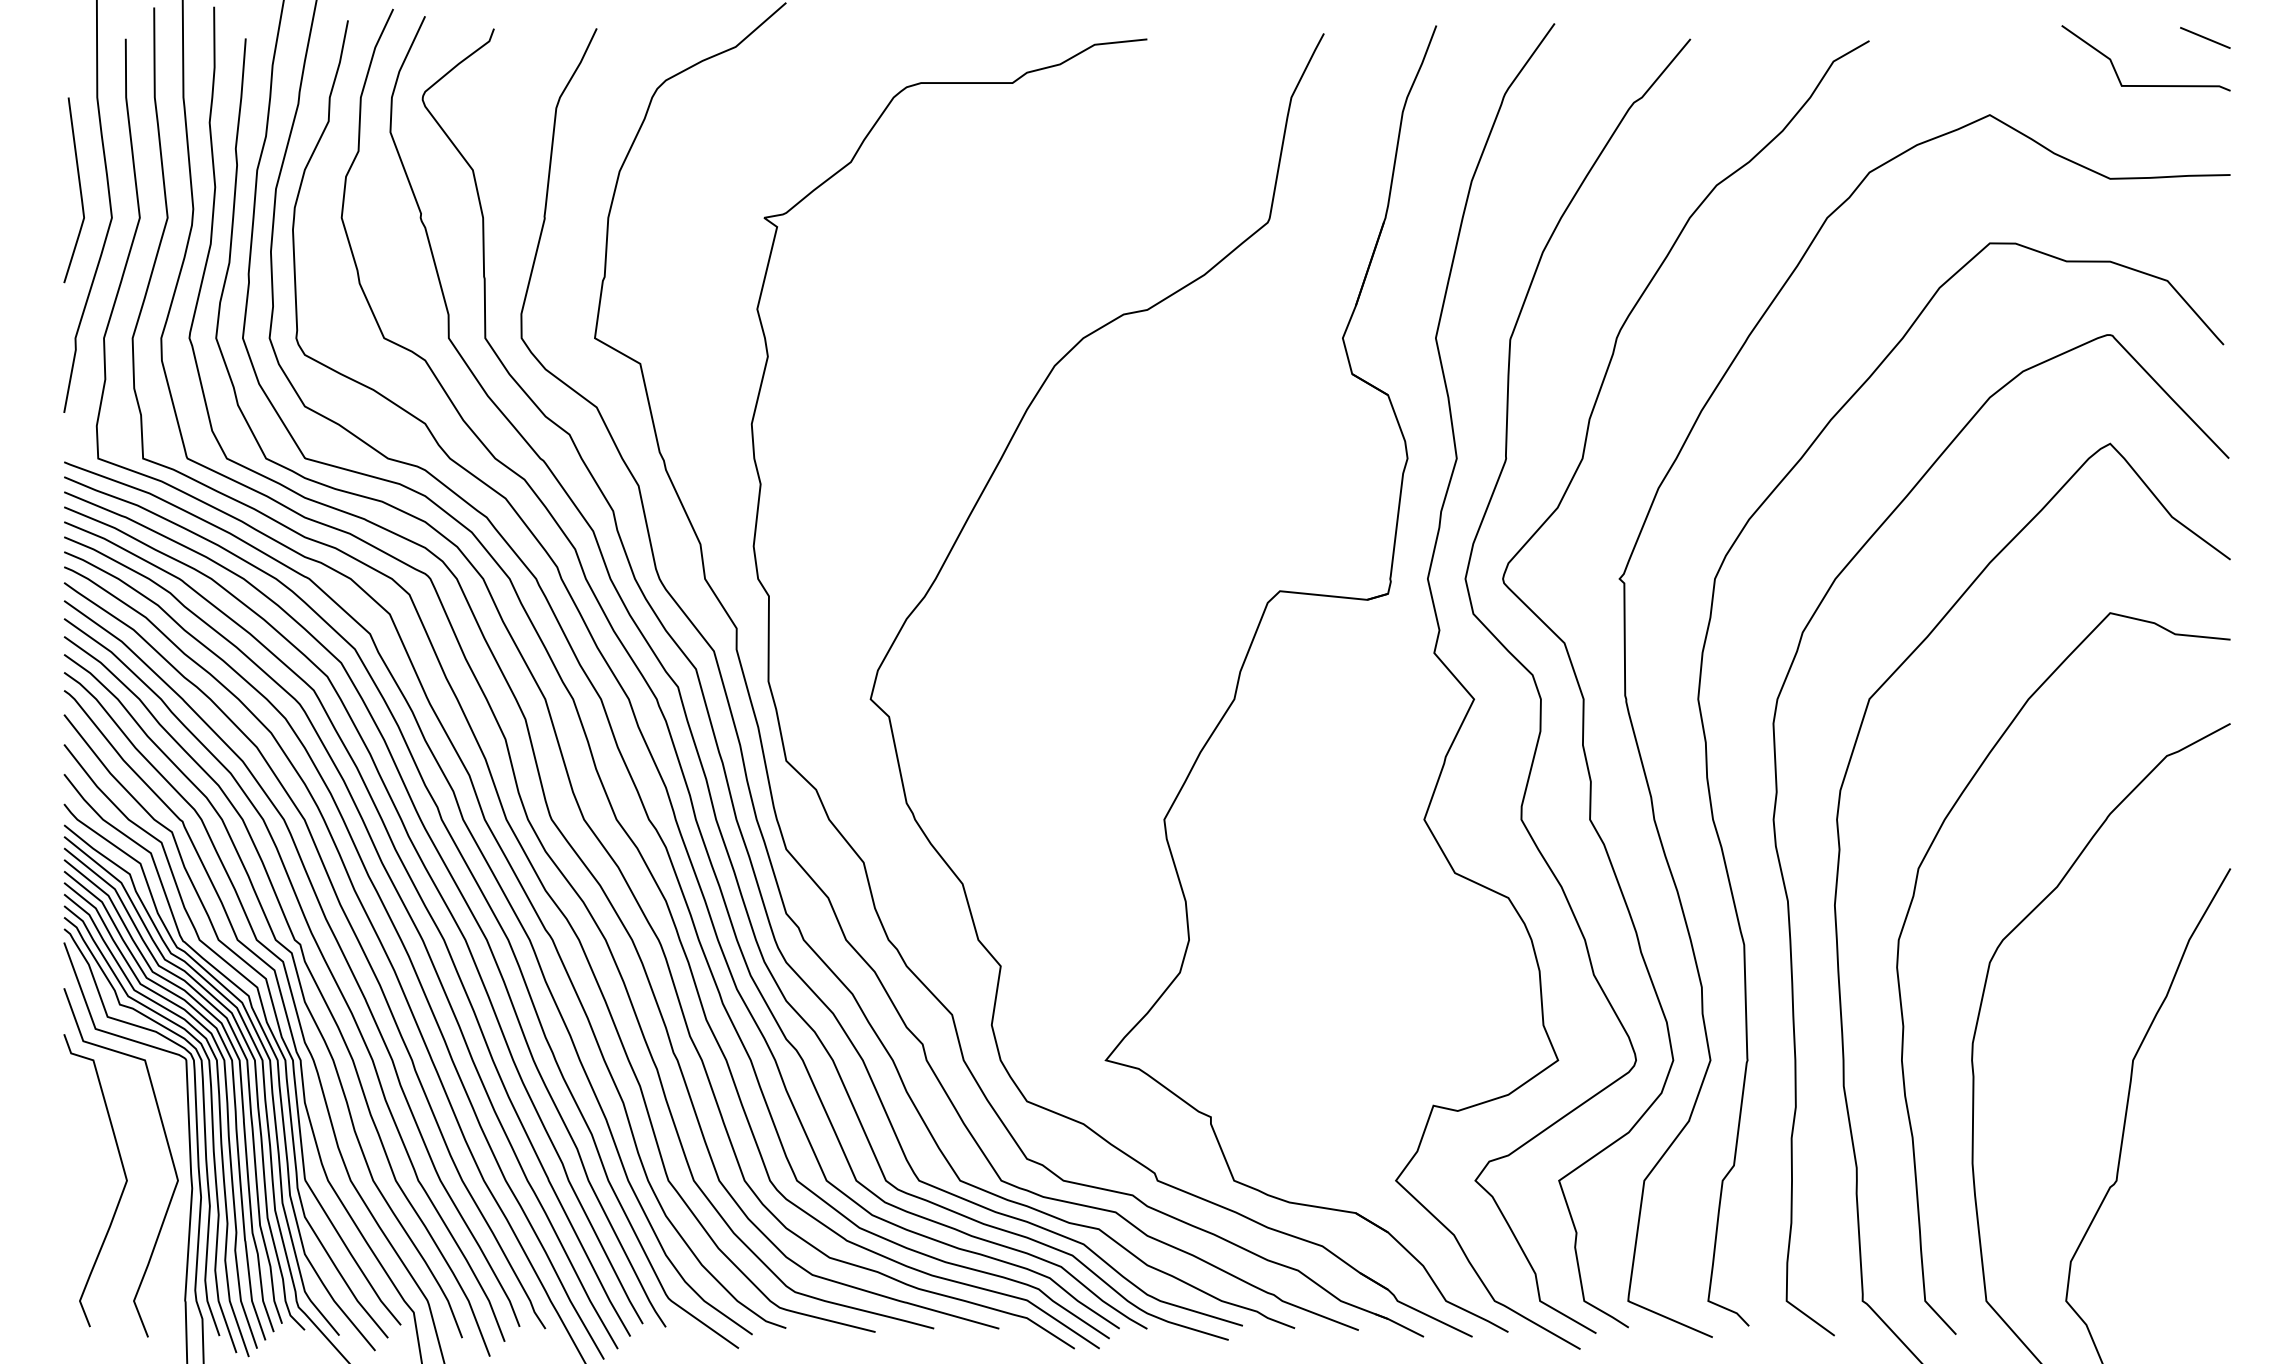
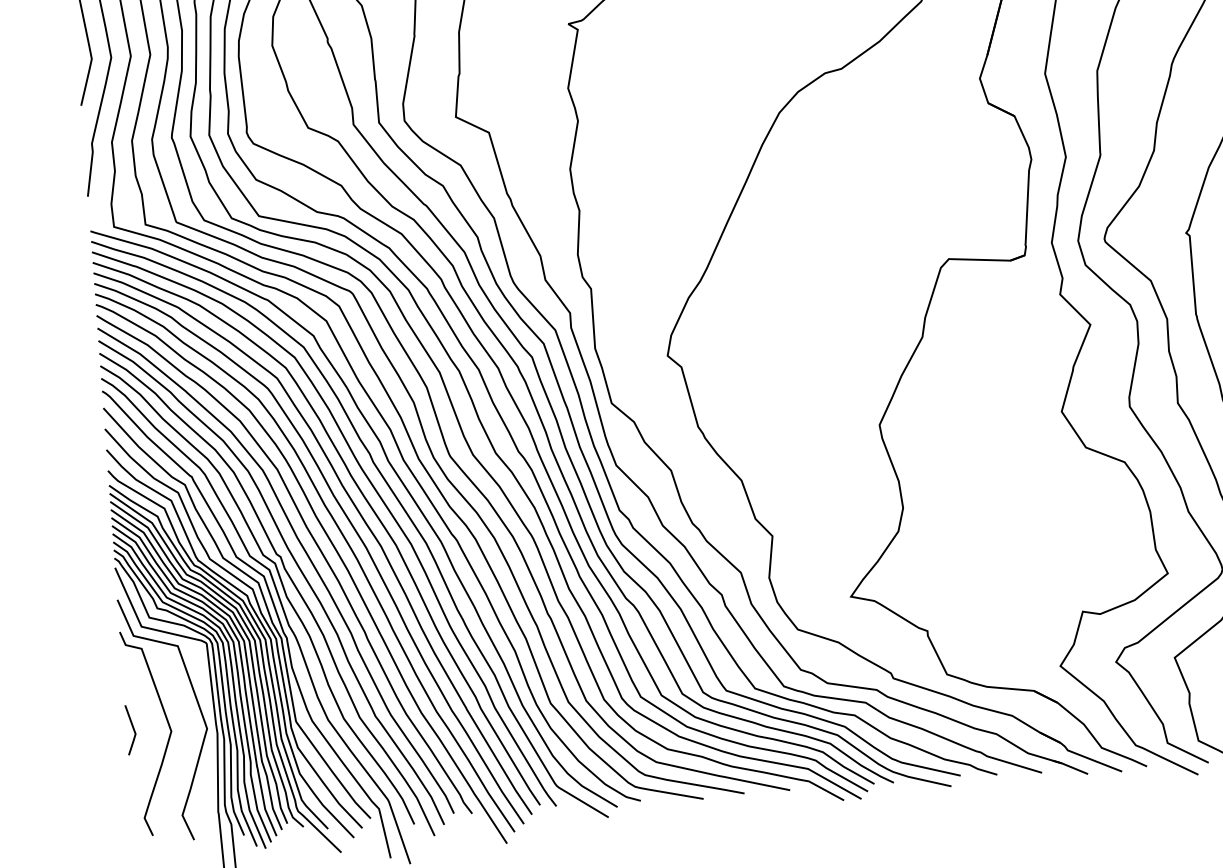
line: (72, 1172) -> (132, 728), added

